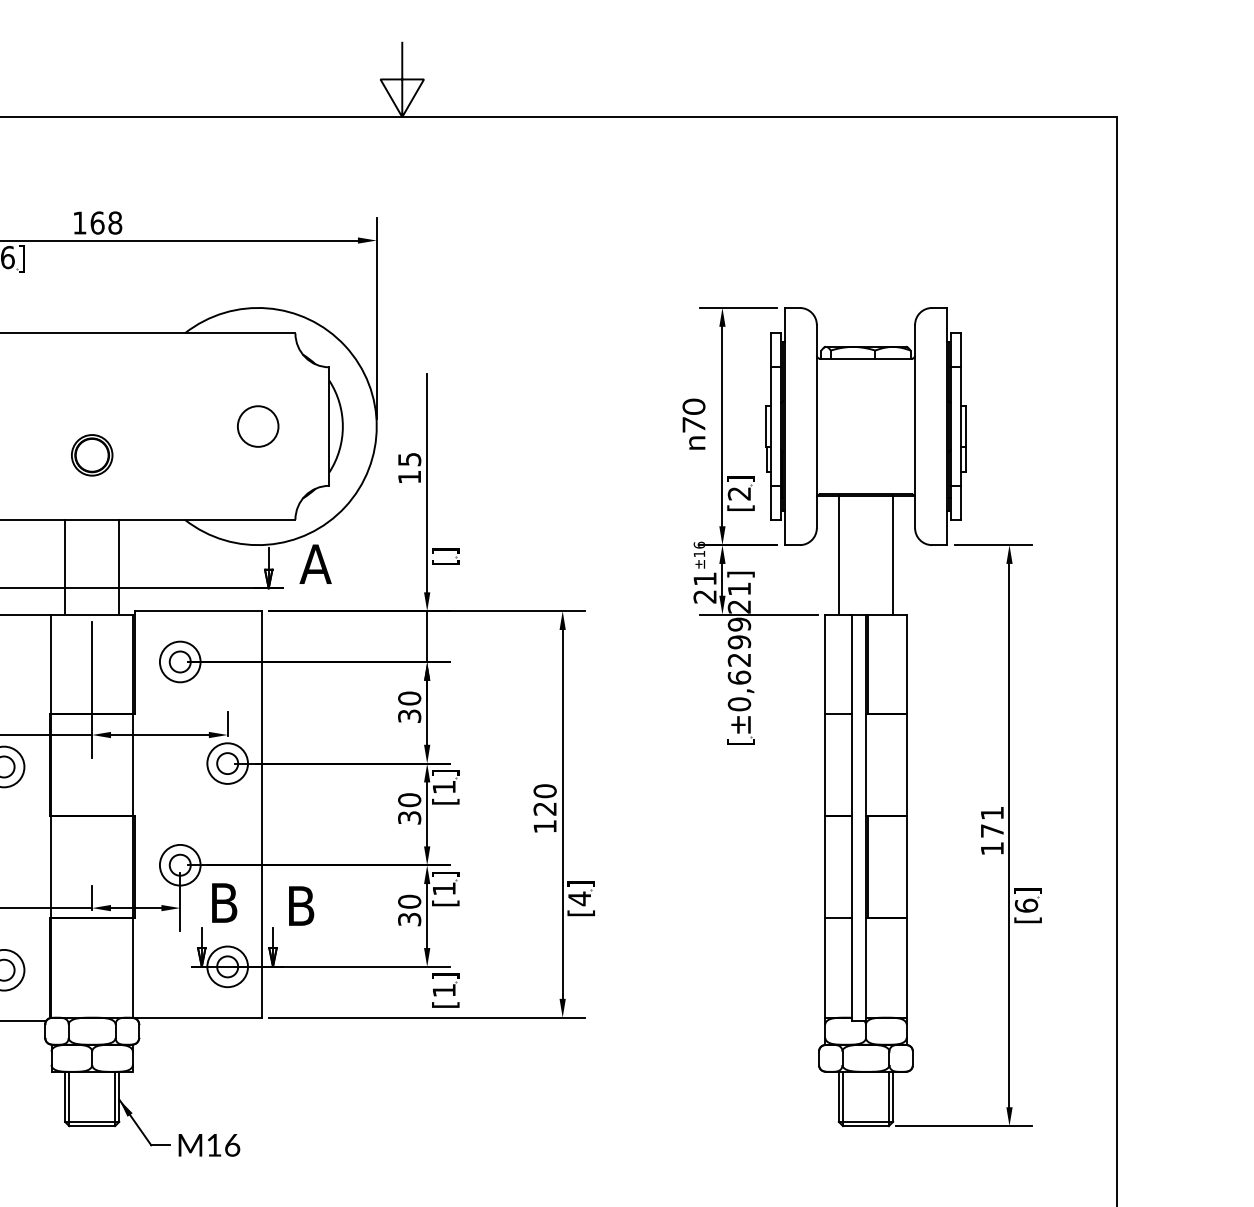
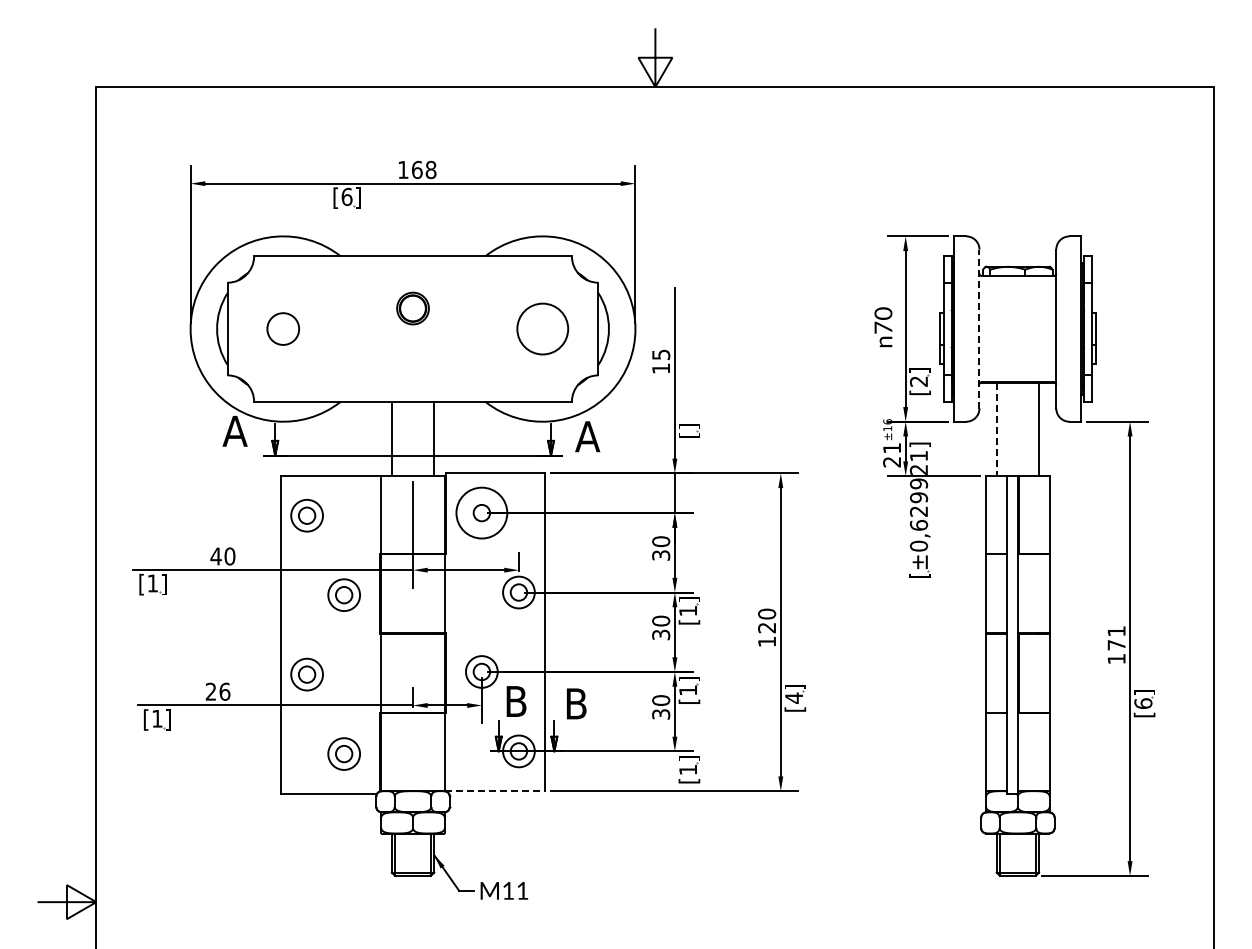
circle: (257, 425) -> (542, 328), size x1.6
line: (816, 425) -> (979, 328), solid -> dashed
part: (91, 455) -> (412, 308), moved
line: (838, 556) -> (996, 430), solid -> dashed
circle: (179, 661) -> (481, 512), size x1.6
line: (197, 1018) -> (495, 791), solid -> dashed
text: (232, 1144) -> (522, 890), M16 -> M11

